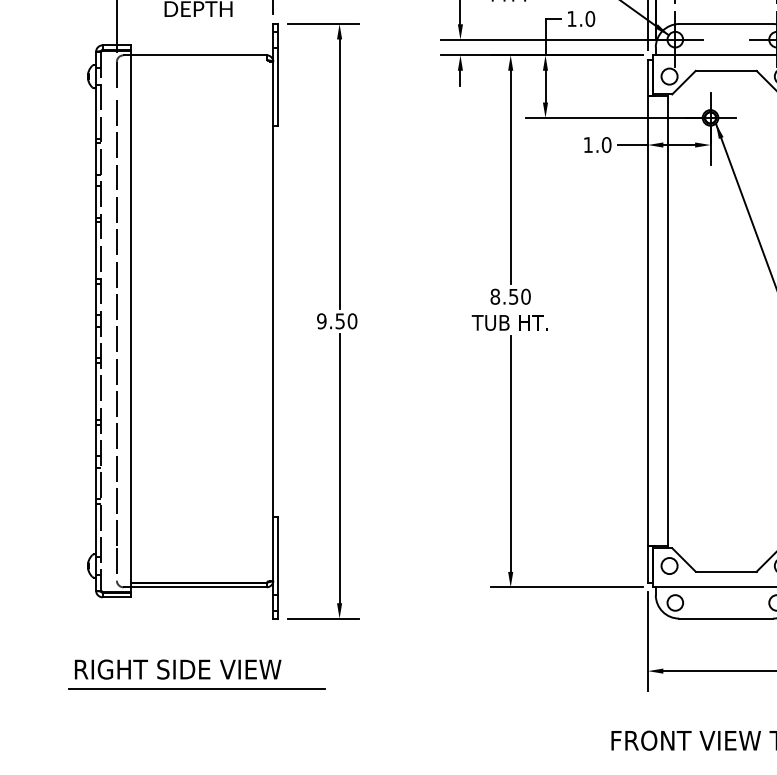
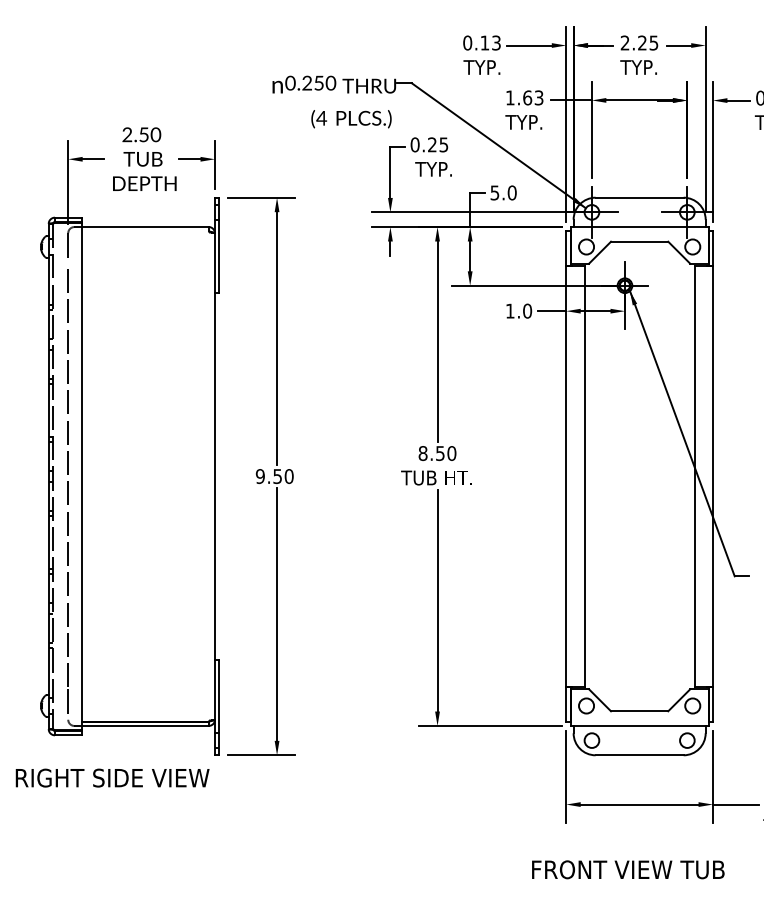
text: (571, 18) -> (494, 192), 1.0 -> 5.0
text: (177, 668) -> (112, 777), moved
line: (196, 689) -> (142, 821), removed

